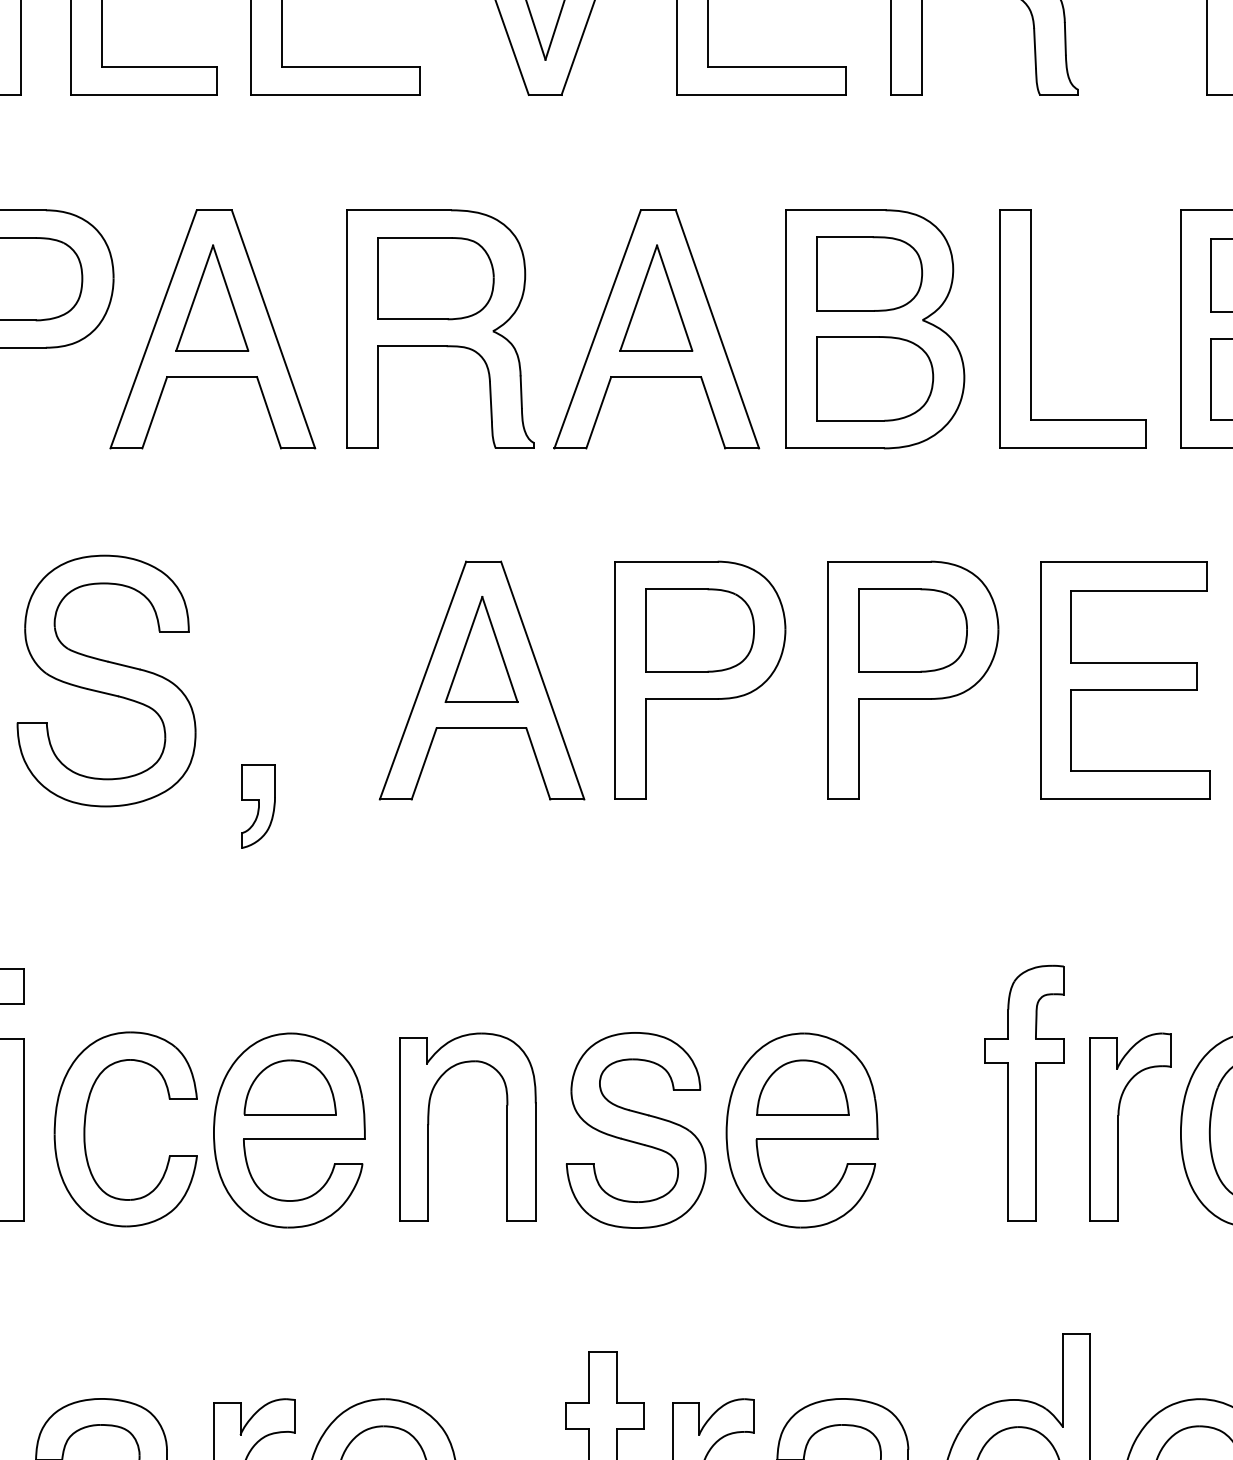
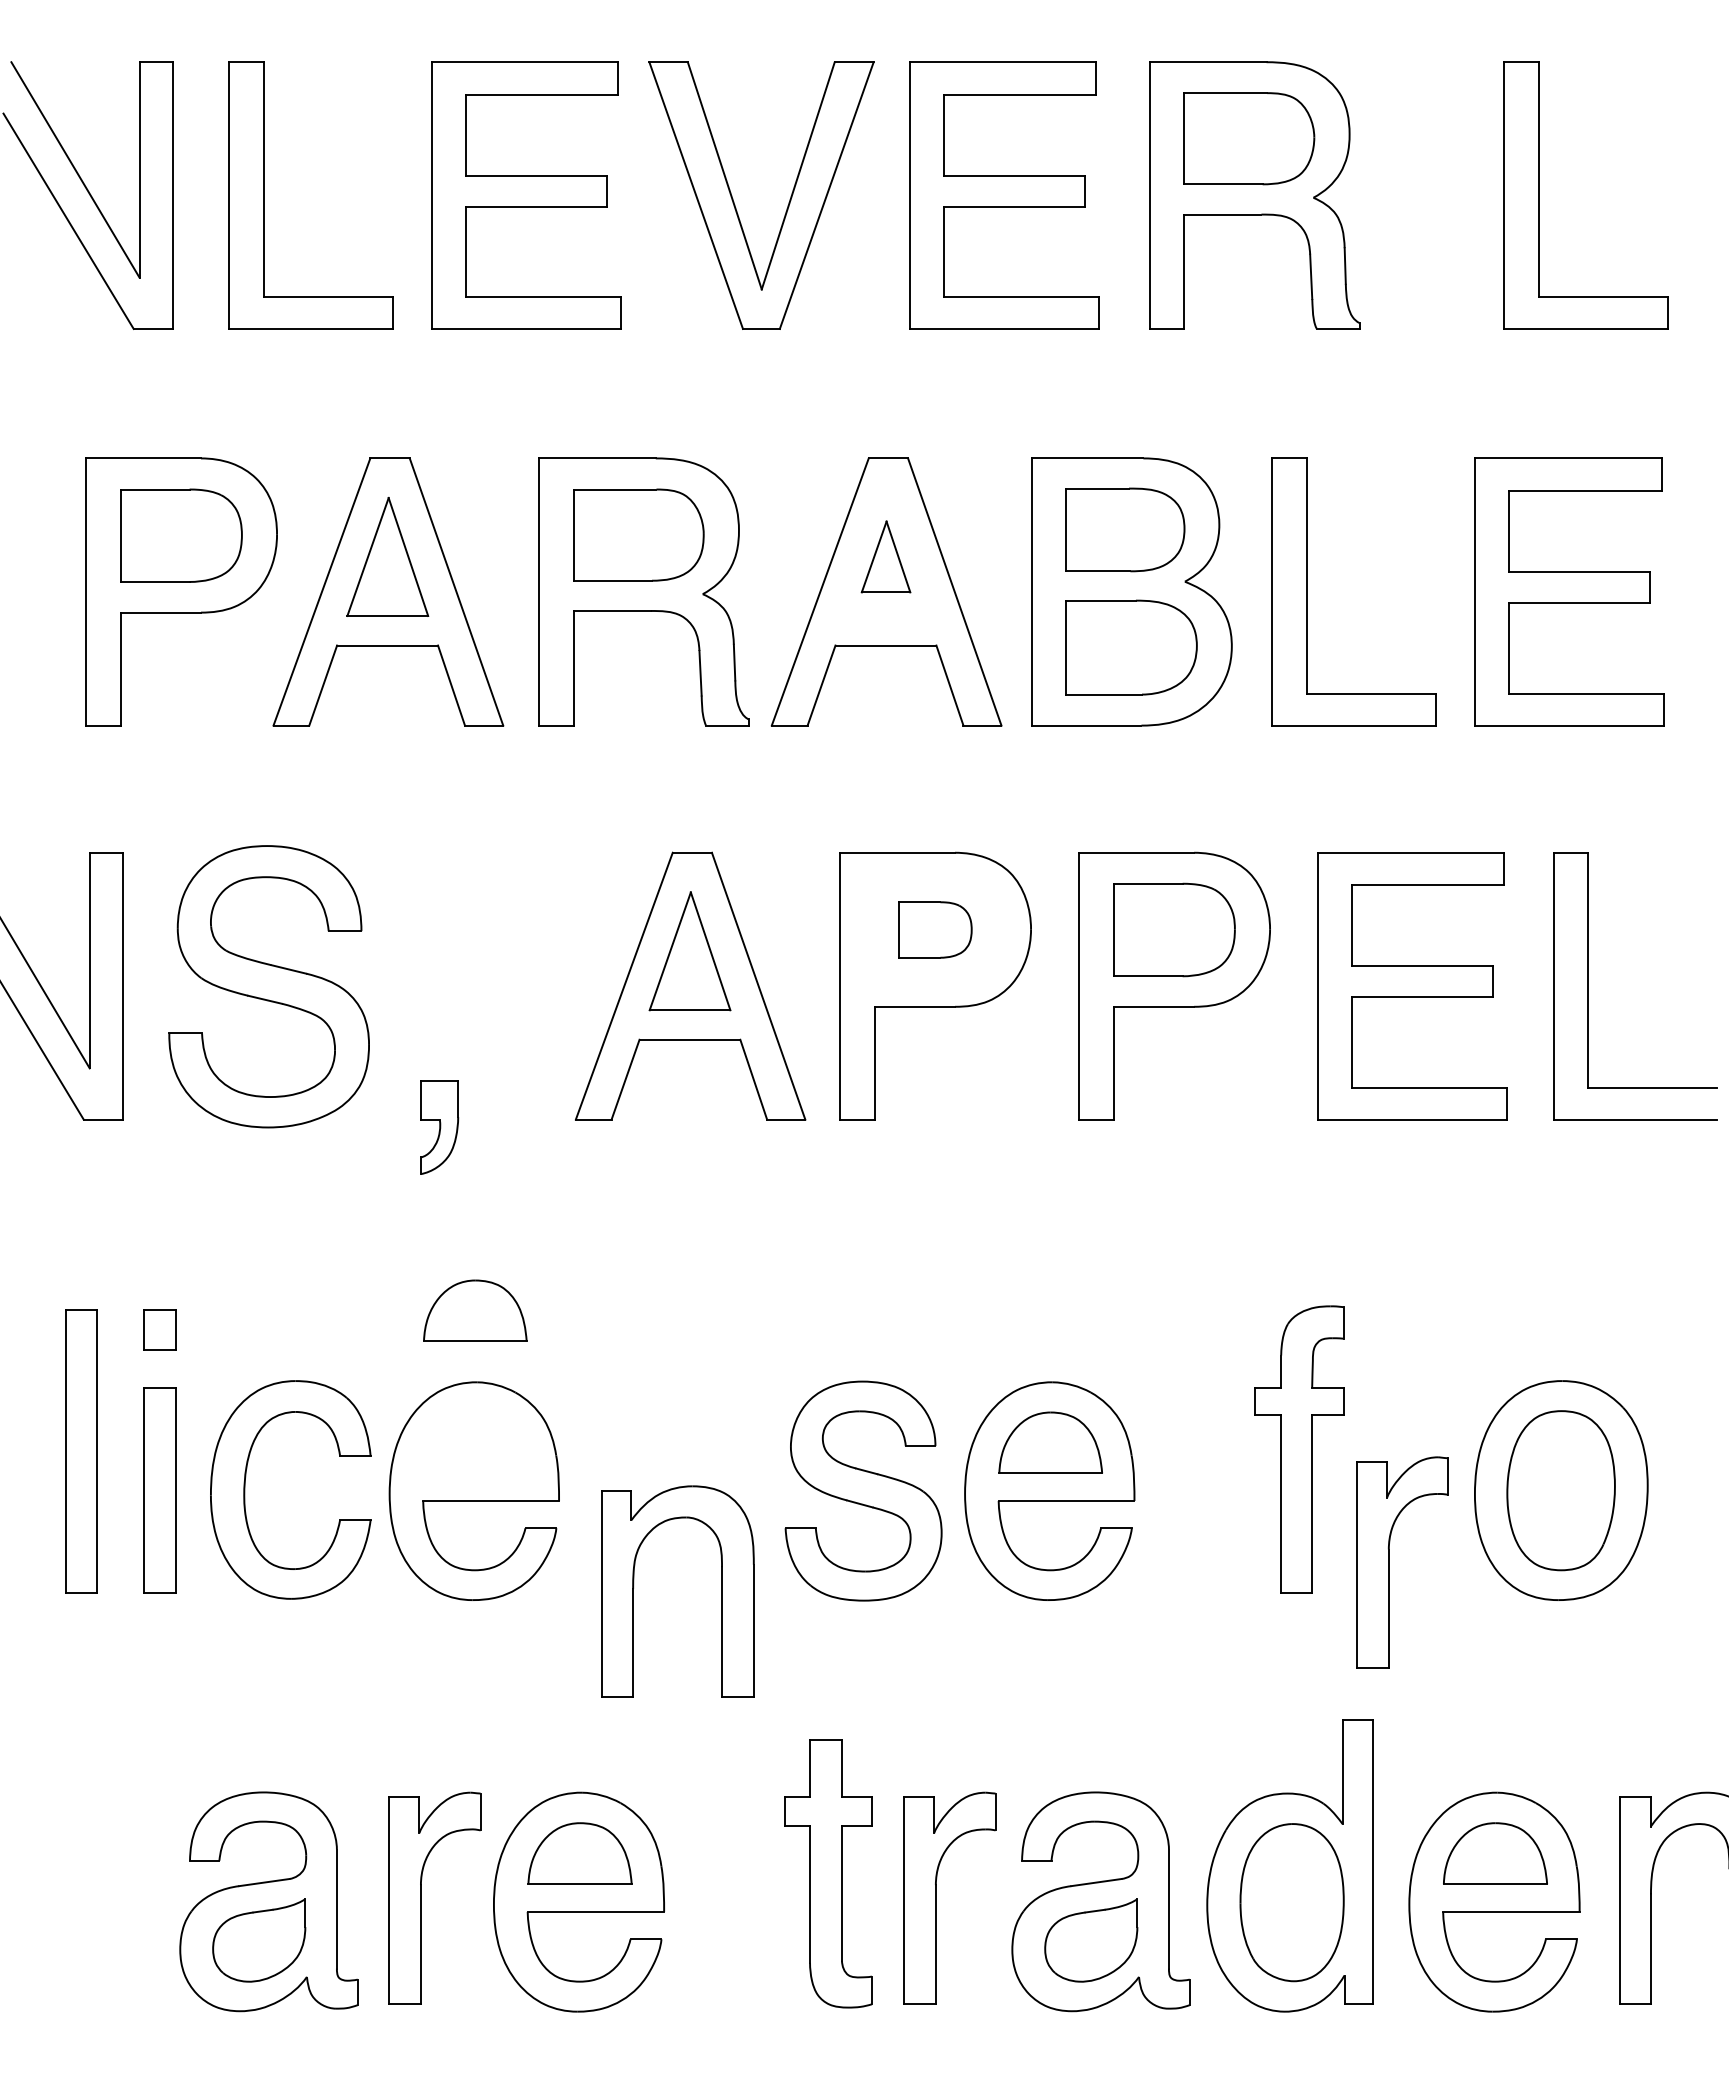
part: (655, 297) -> (885, 556), size x0.6
part: (700, 630) -> (935, 929), size x0.6
part: (290, 1087) -> (475, 1310), moved
part: (429, 1120) -> (634, 1584), moved
part: (1119, 1127) -> (1389, 1562), moved

